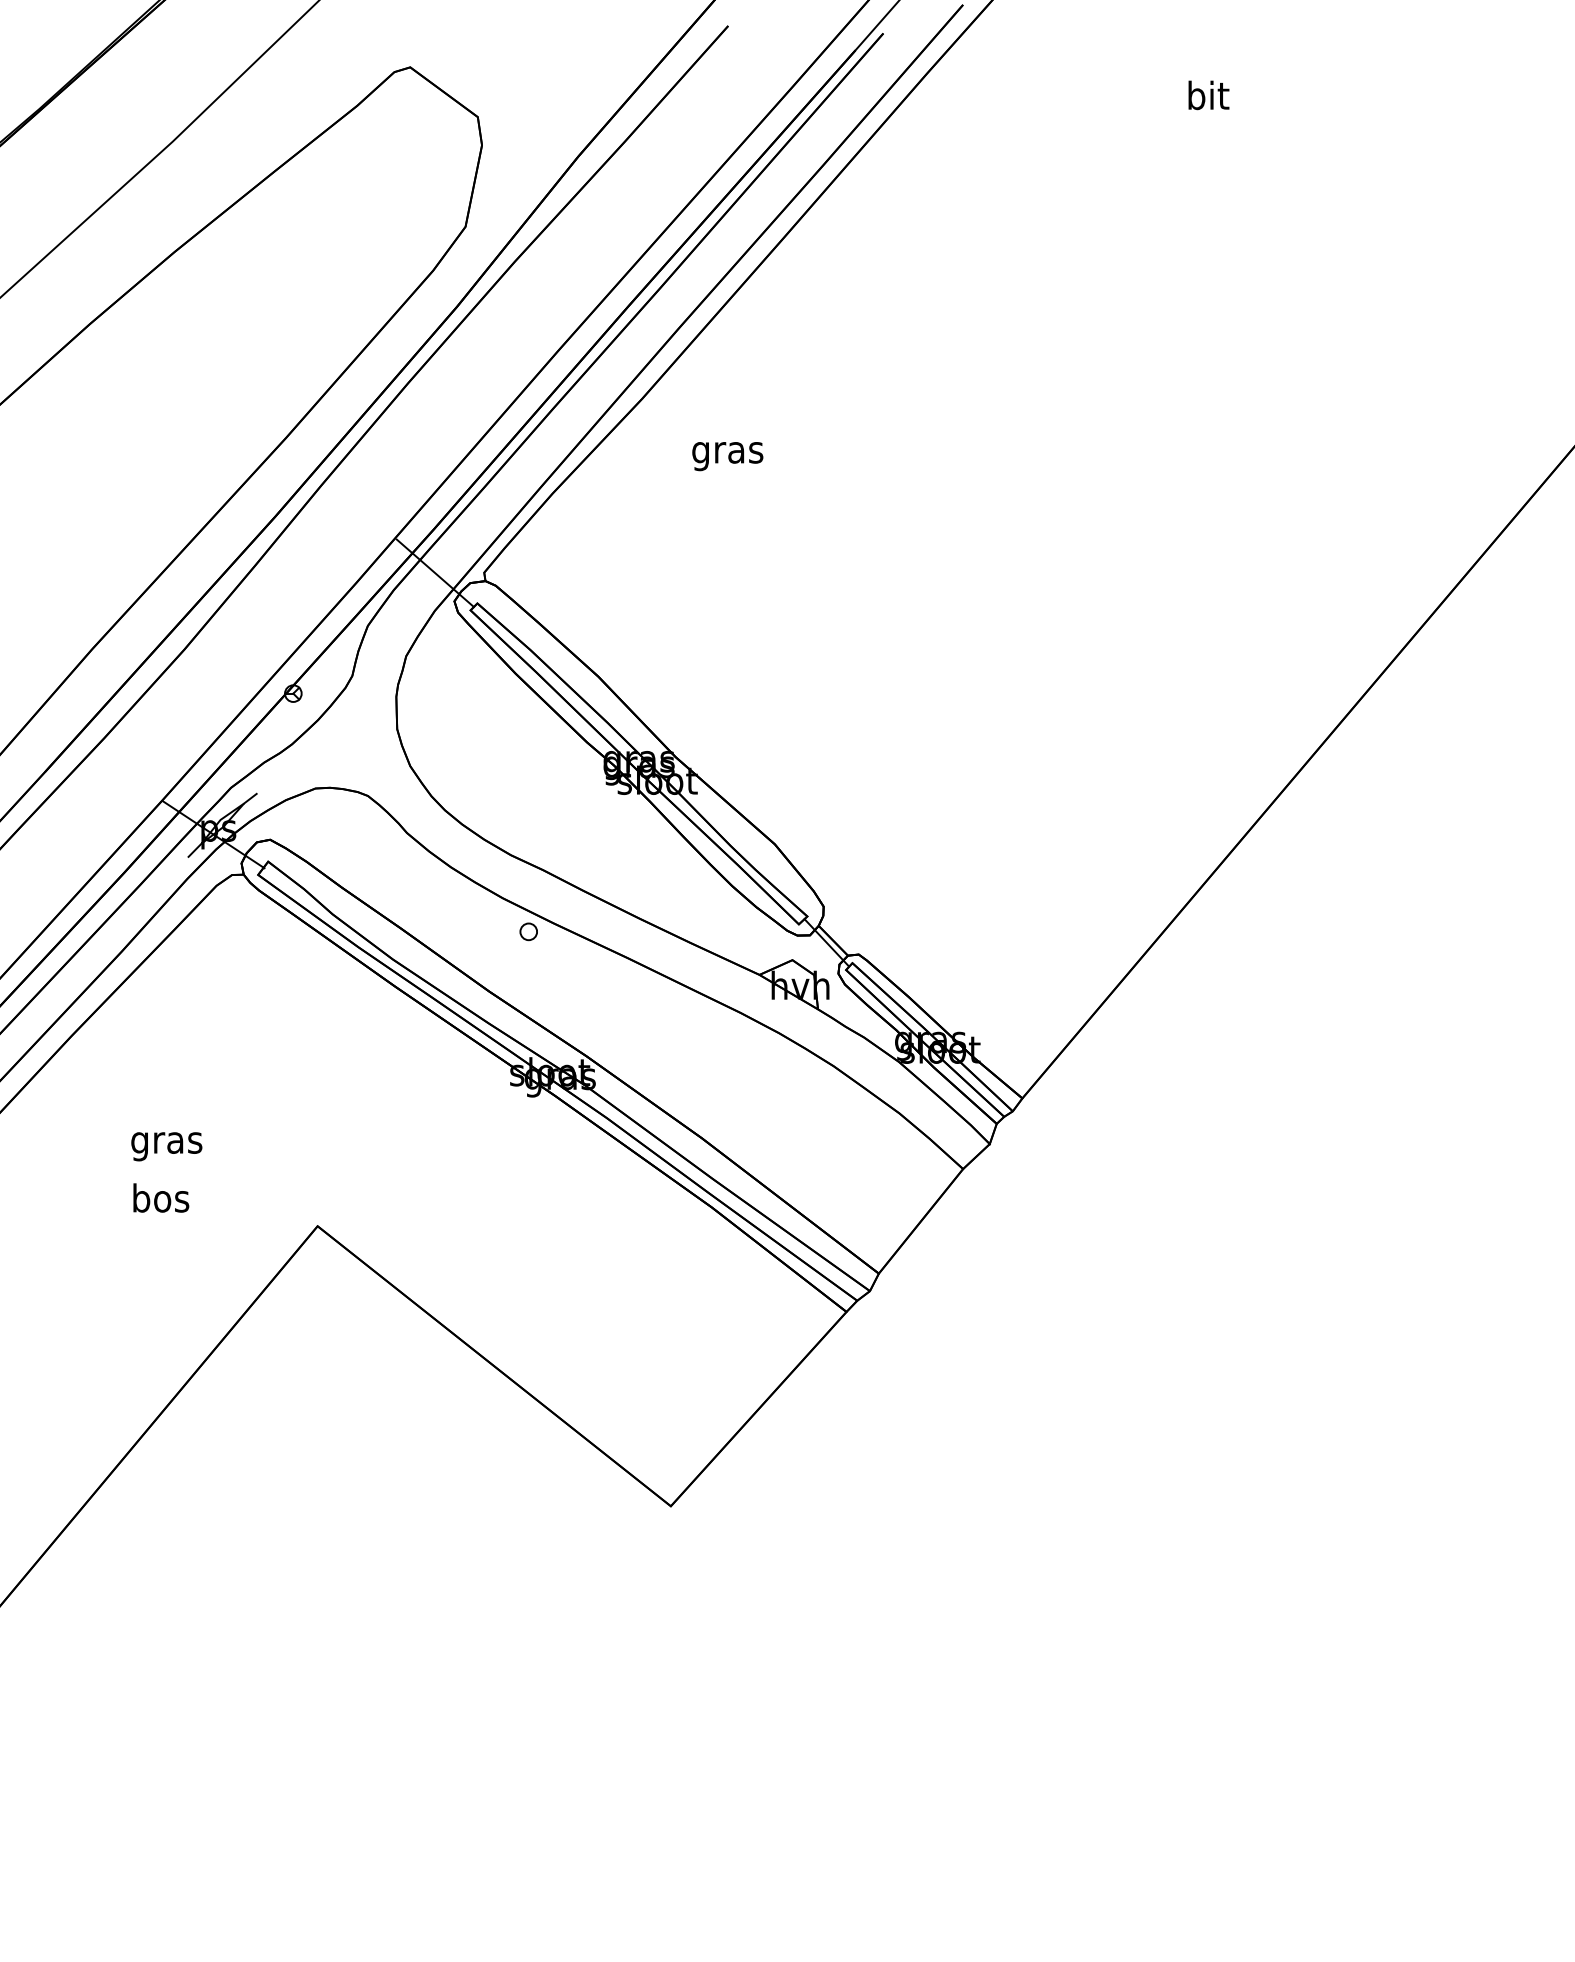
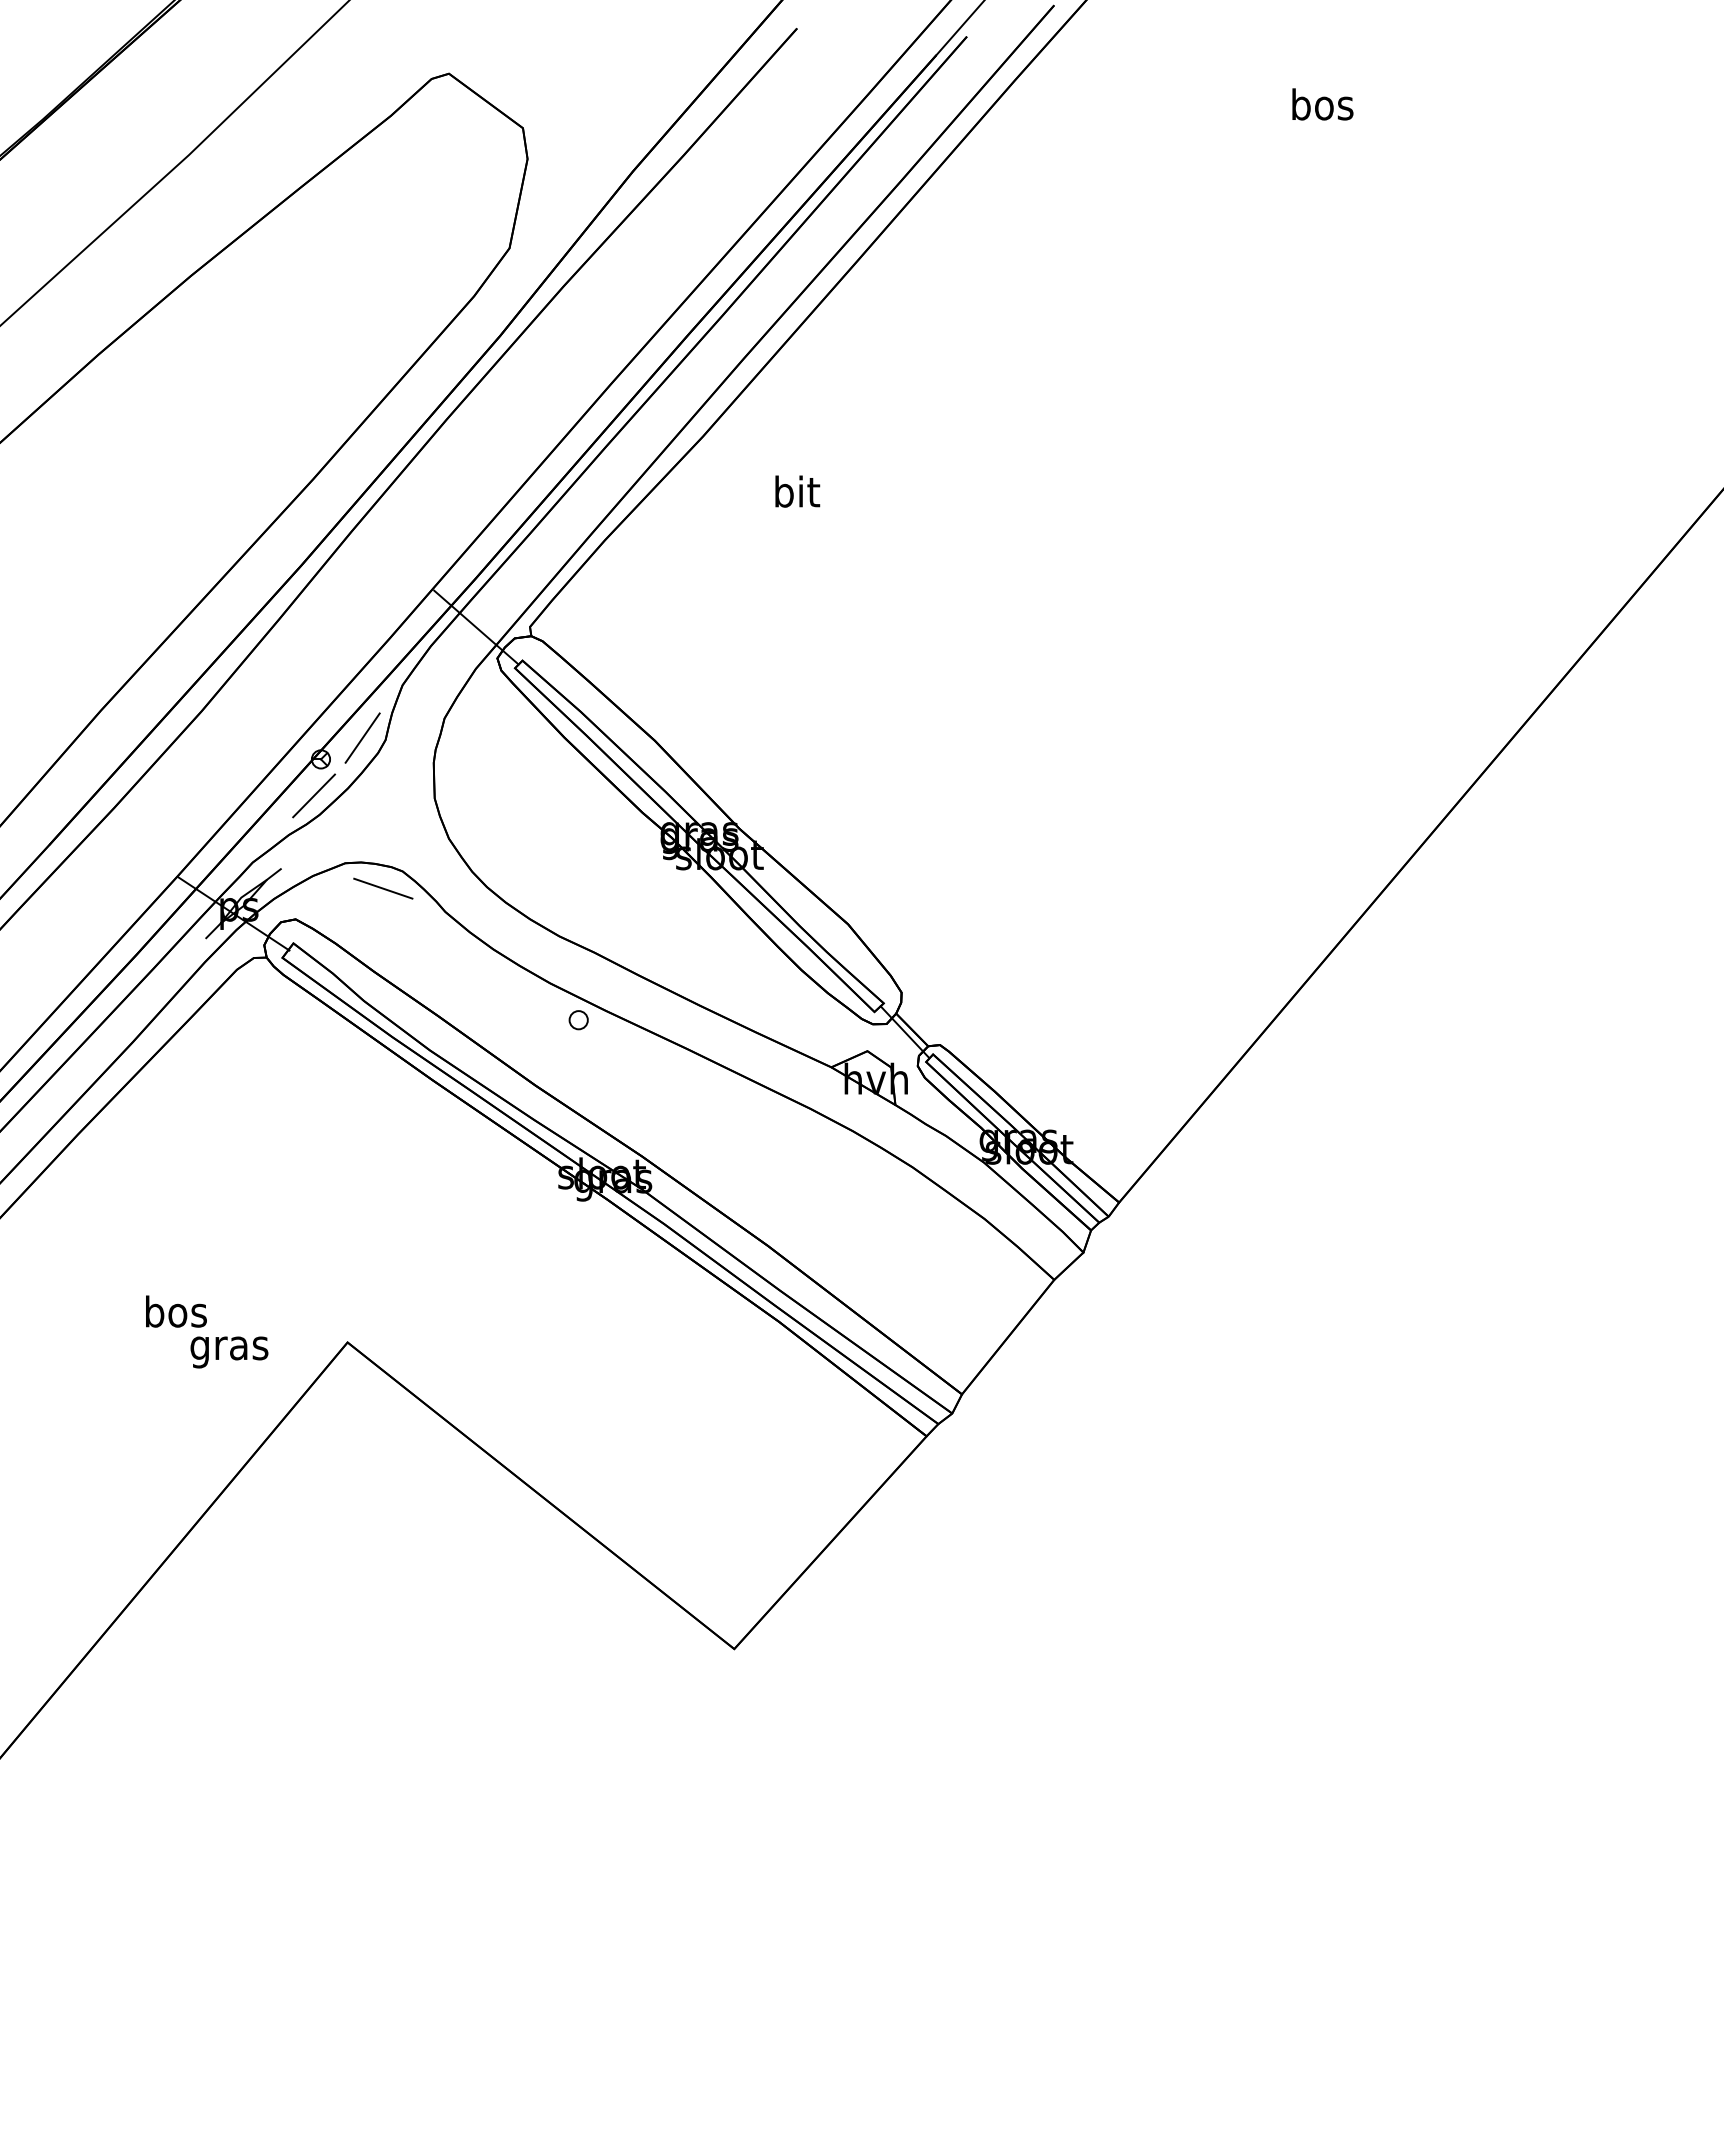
text: (1208, 95) -> (1322, 104), bit -> bos
text: (727, 452) -> (796, 495), gras -> bit
line: (331, 673) -> (362, 737), added
line: (286, 726) -> (313, 795), added
line: (350, 811) -> (383, 888), added
text: (166, 1146) -> (229, 1352), moved

